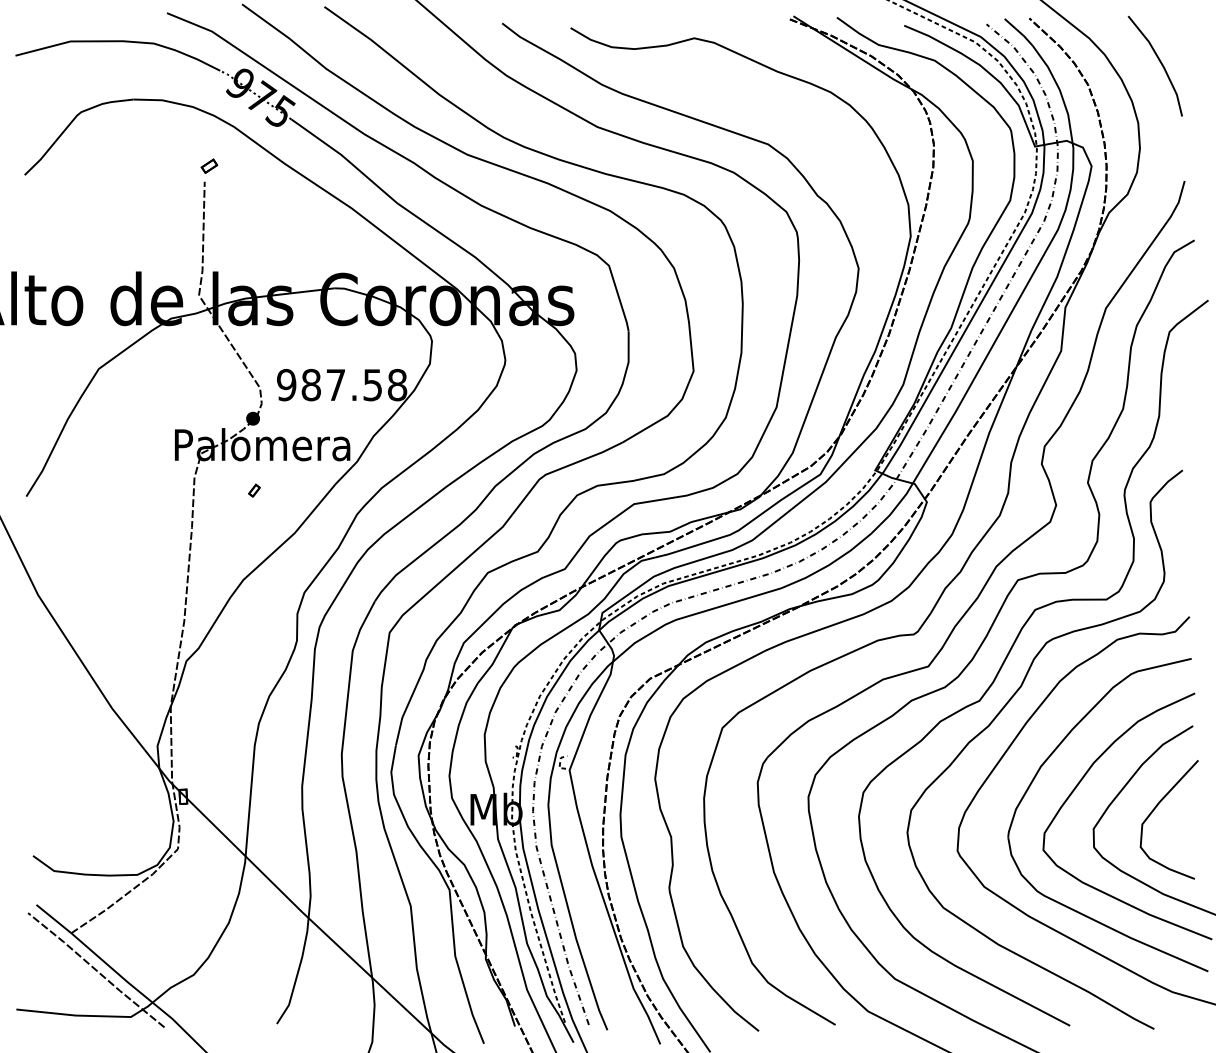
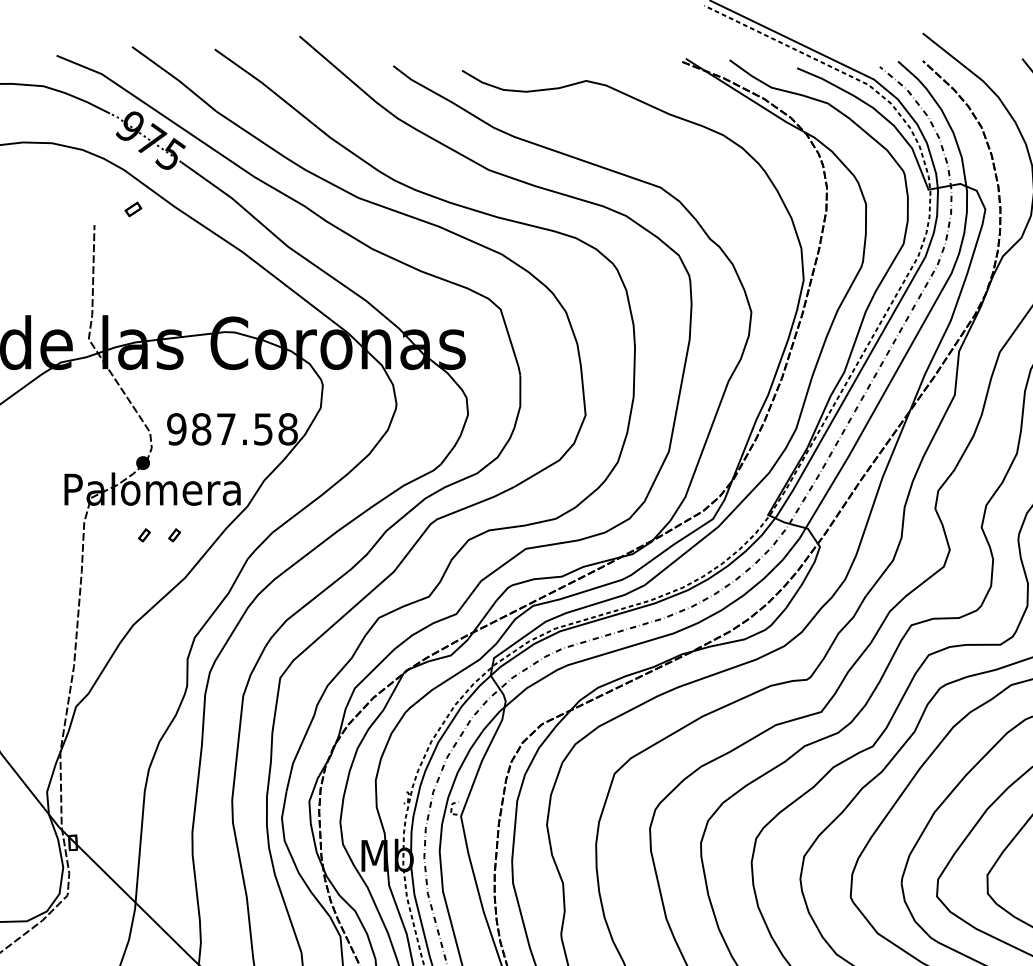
part: (209, 165) -> (133, 208), moved
part: (284, 490) -> (174, 535), added

